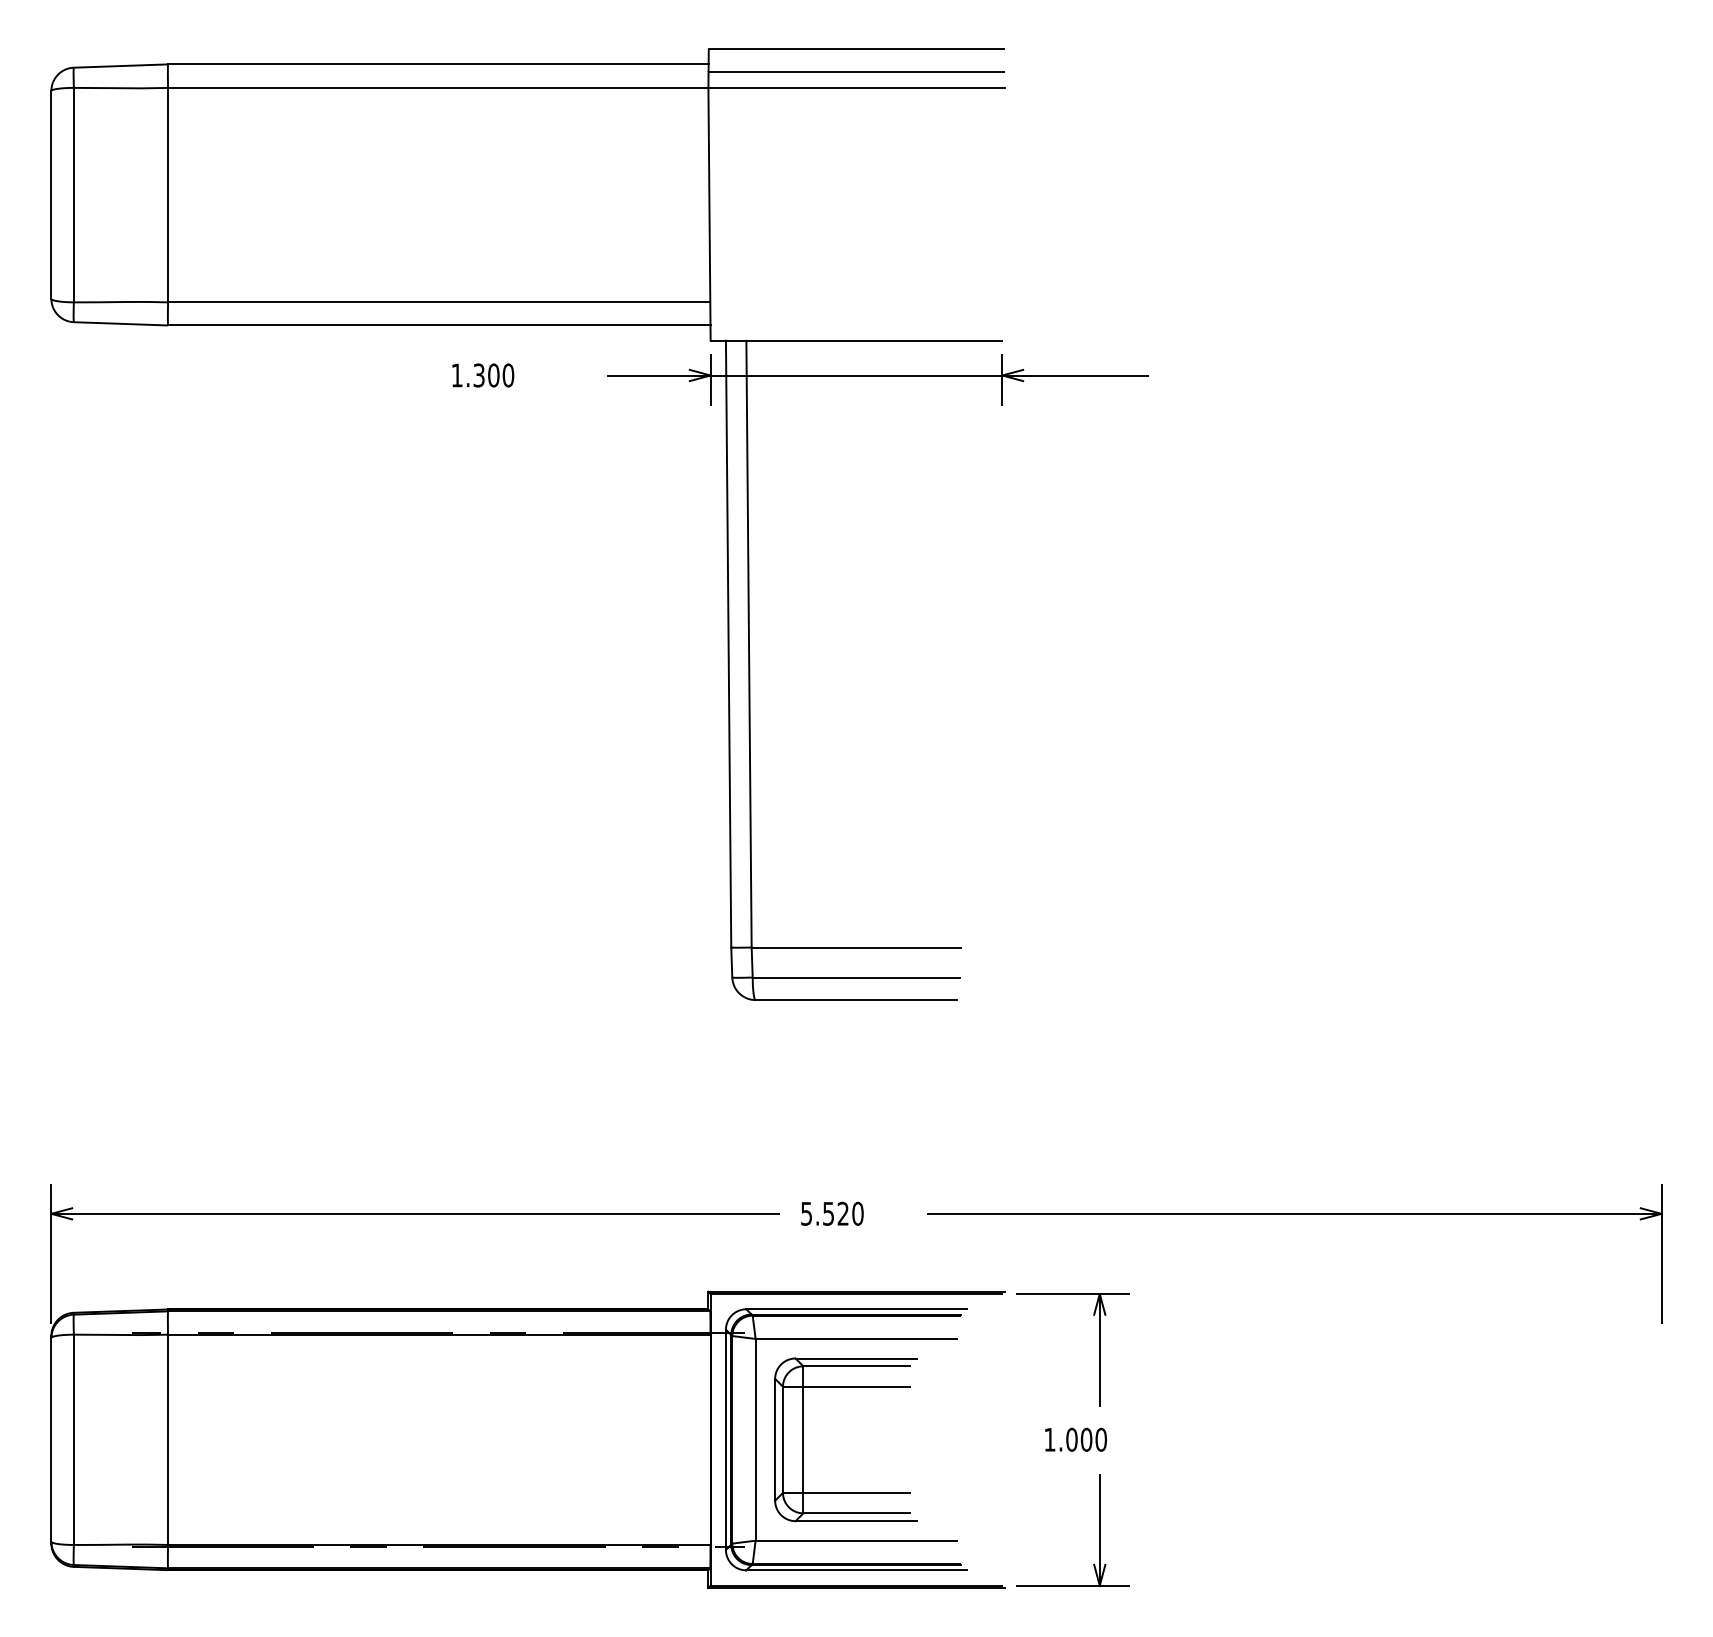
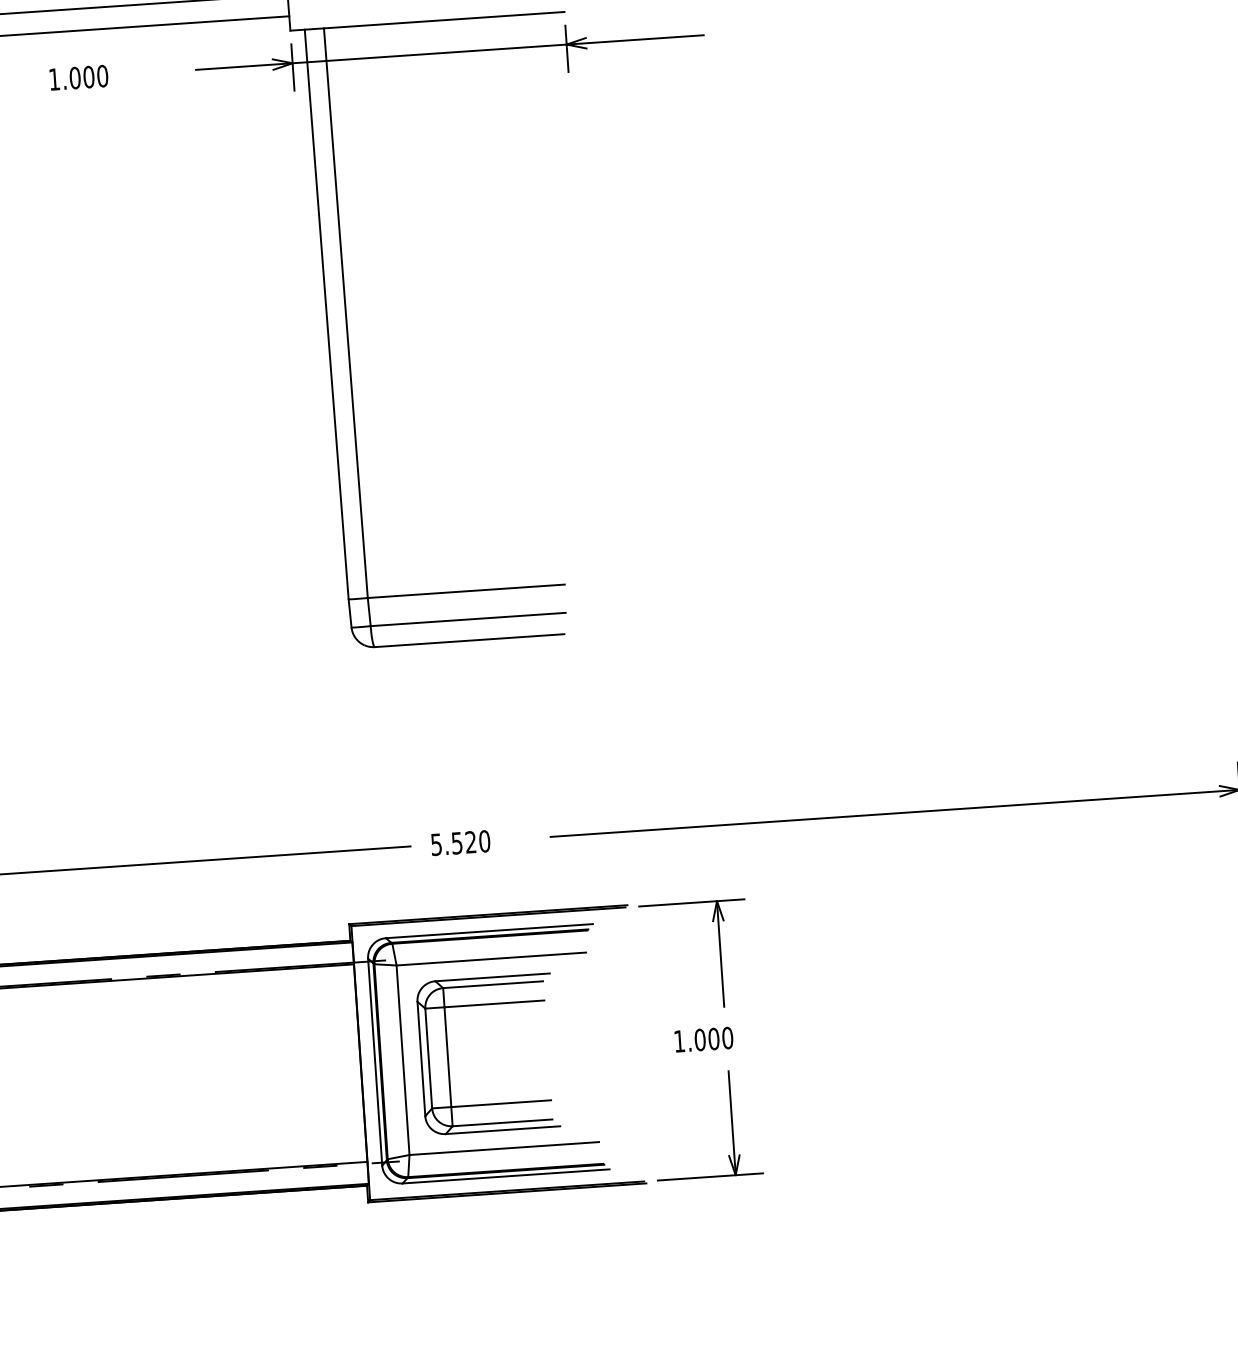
text: (478, 375) -> (74, 78), 1.300 -> 1.000

